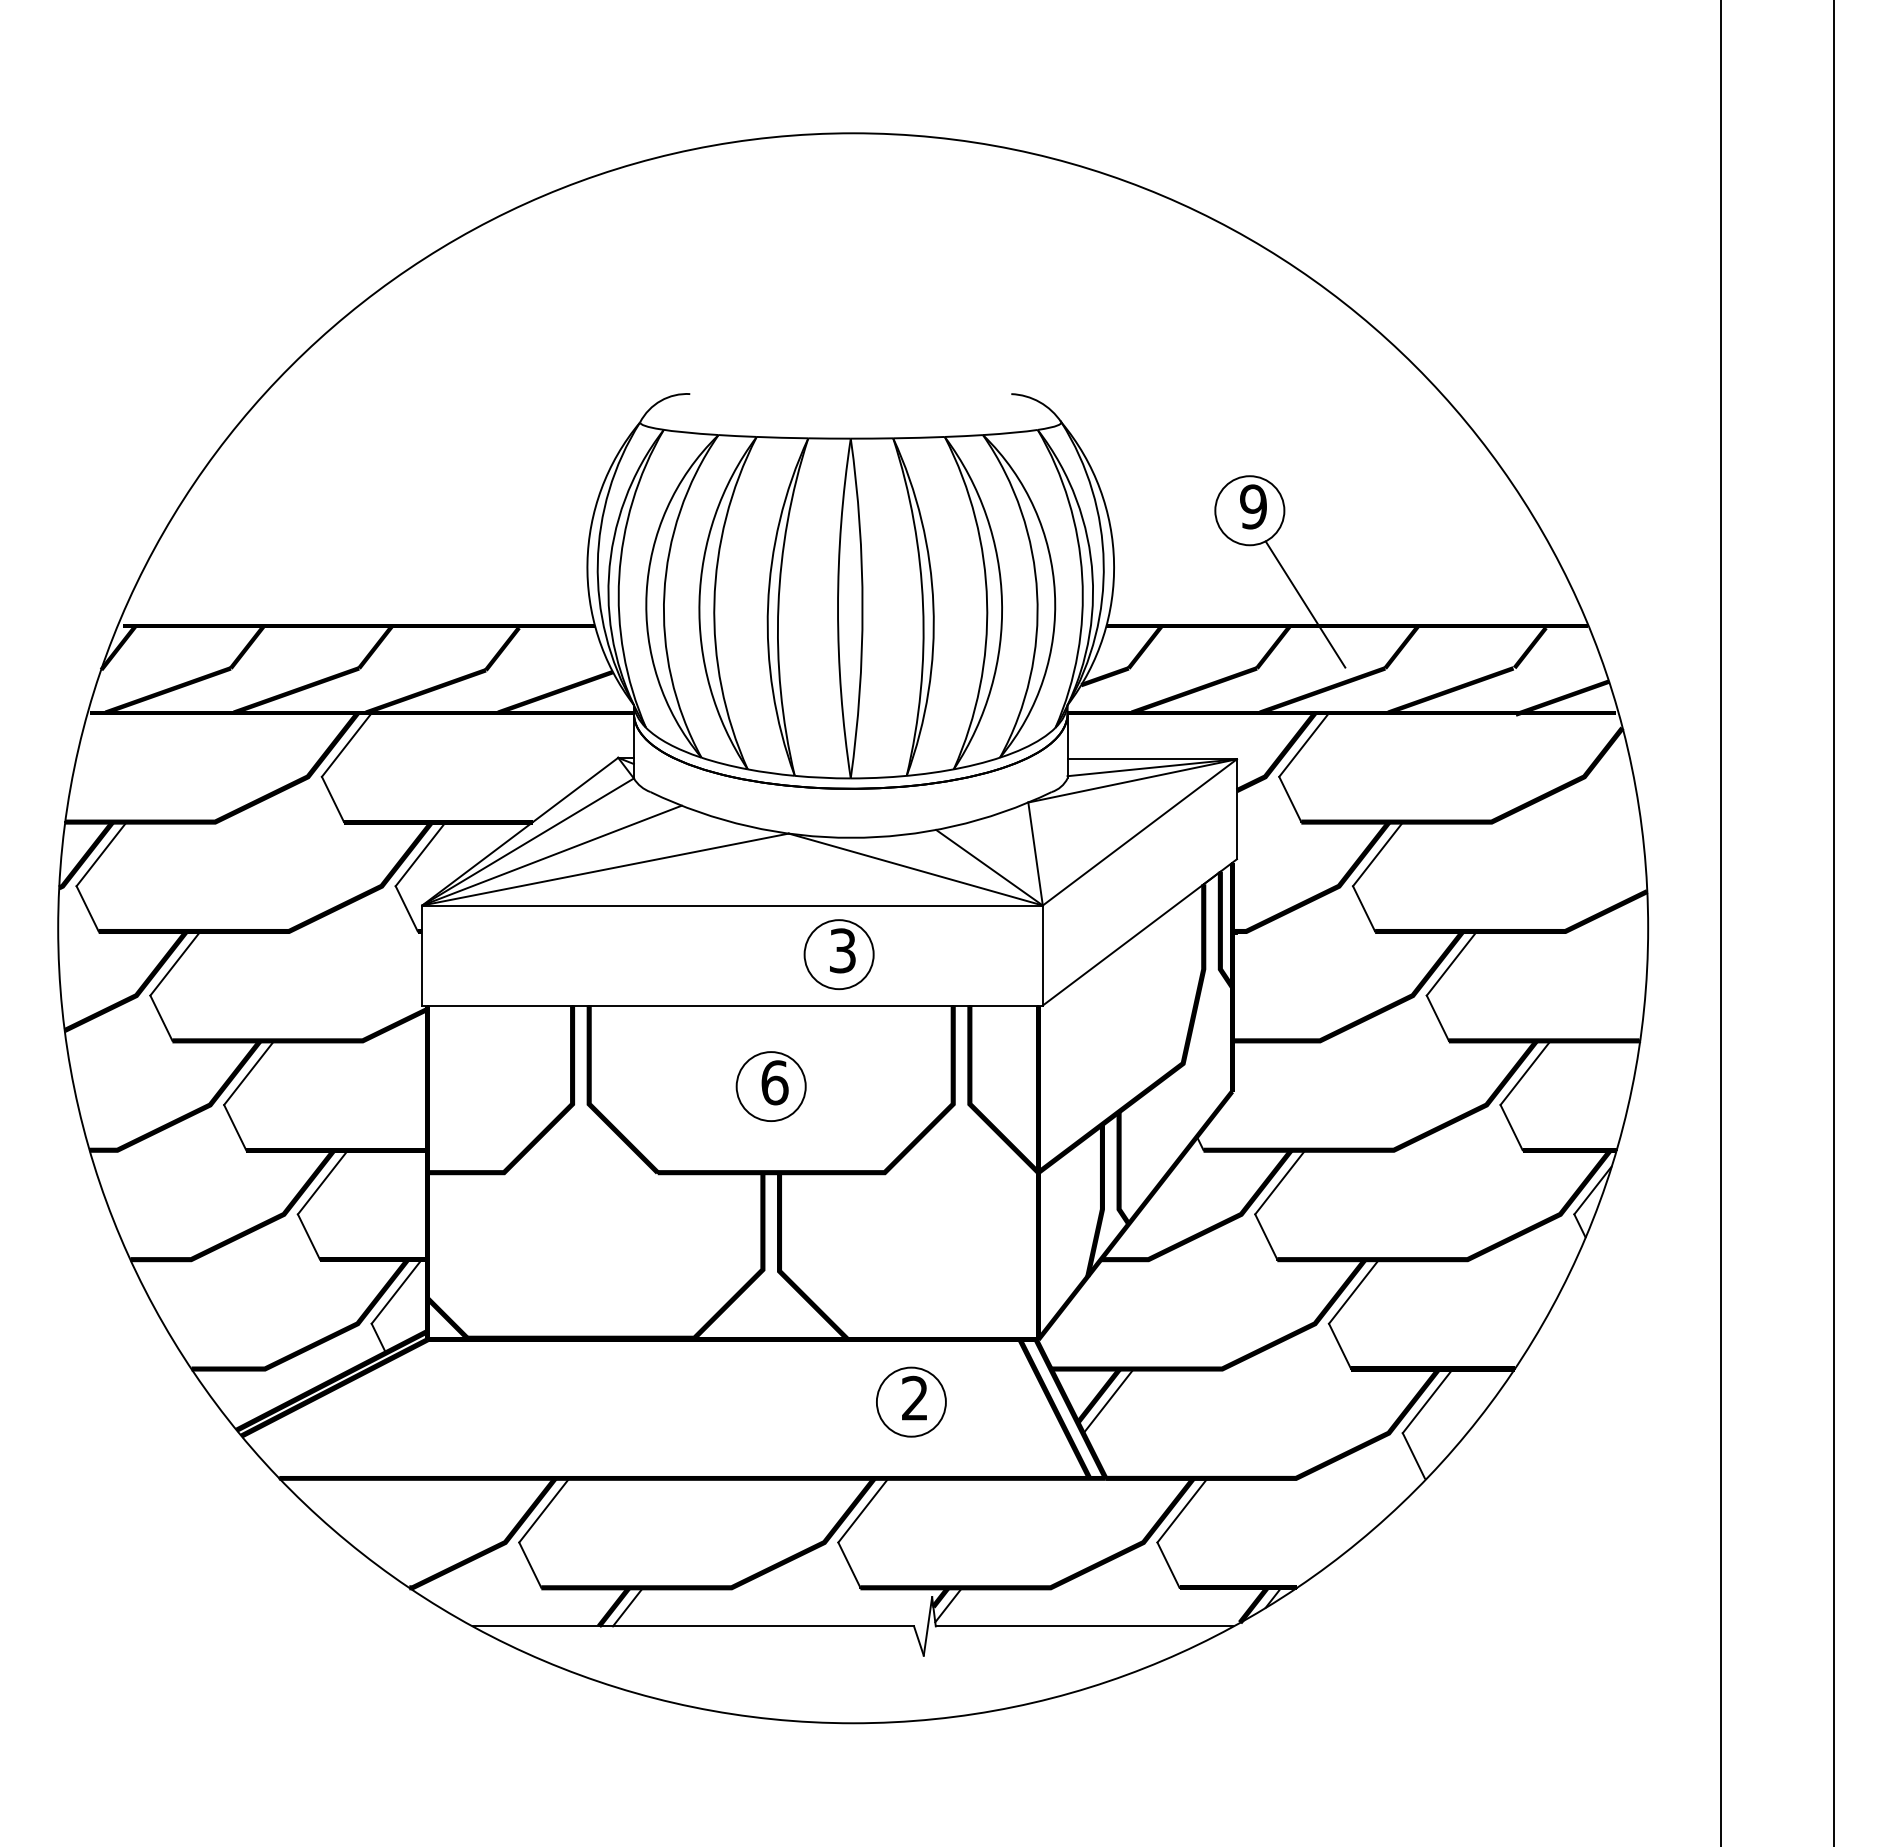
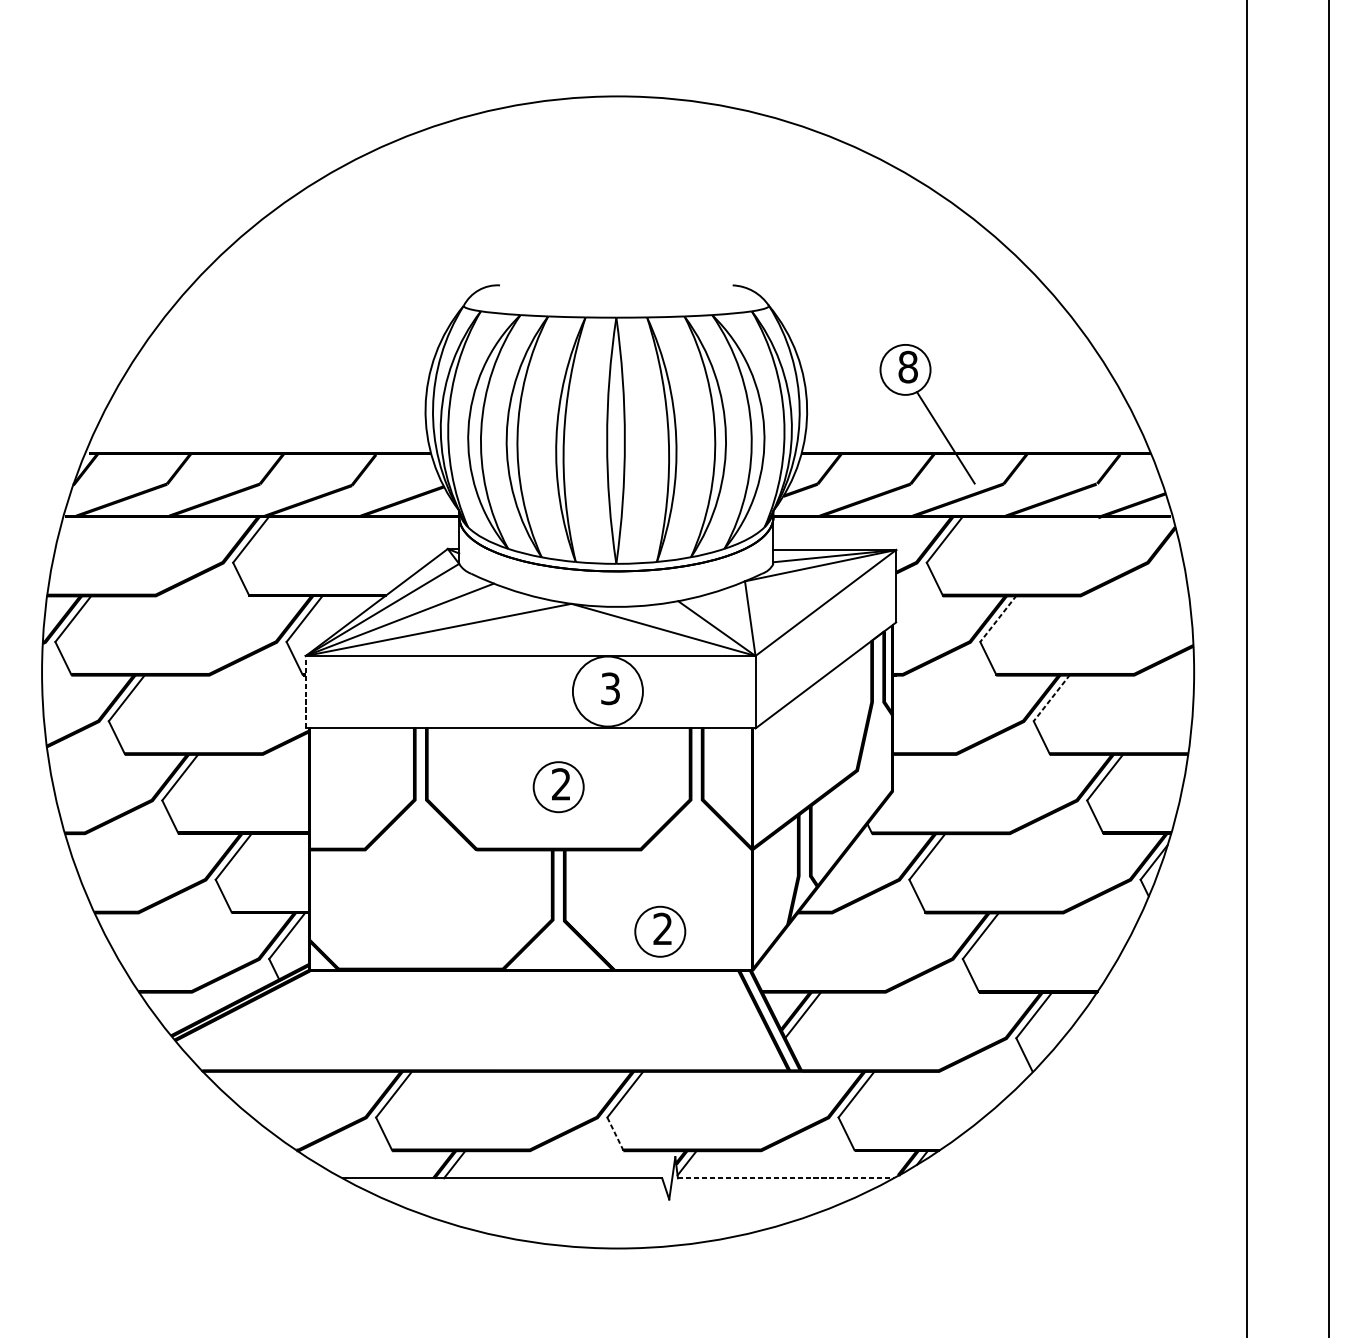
text: (1253, 506) -> (908, 366), 9 -> 8
line: (1378, 854) -> (998, 619), solid -> dashed
circle: (838, 954) -> (607, 691), size x1.4
line: (422, 955) -> (306, 692), solid -> dashed
line: (1451, 963) -> (1051, 697), solid -> dashed
text: (774, 1082) -> (561, 784), 6 -> 2
part: (911, 1401) -> (660, 931), moved
line: (849, 1565) -> (615, 1134), solid -> dashed
line: (1084, 1626) -> (785, 1178), solid -> dashed

